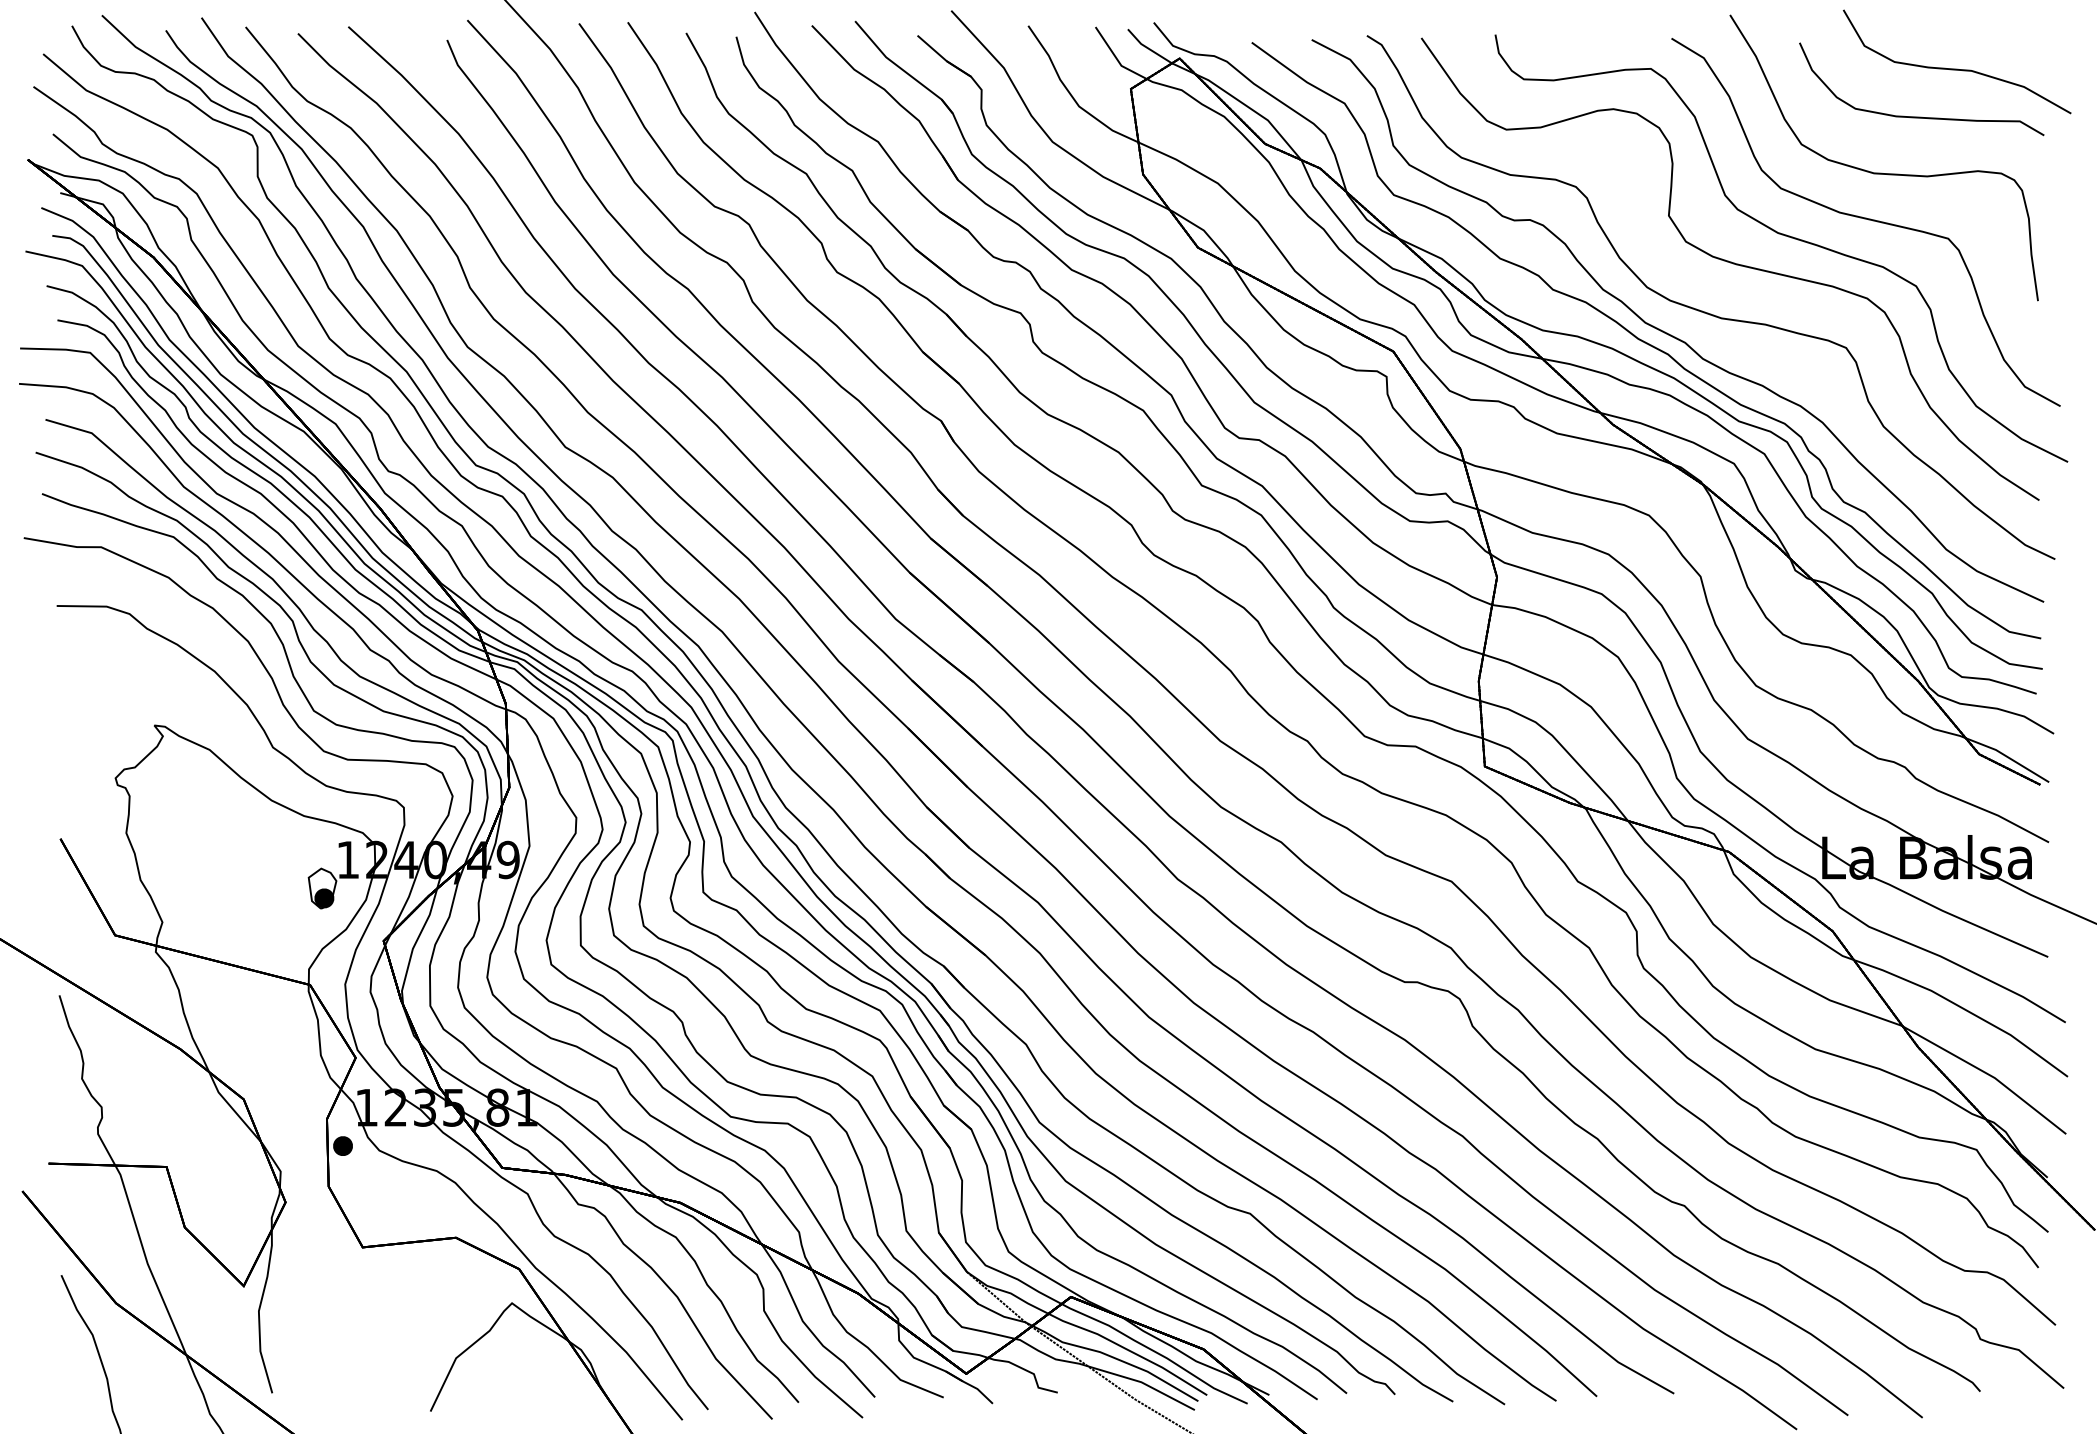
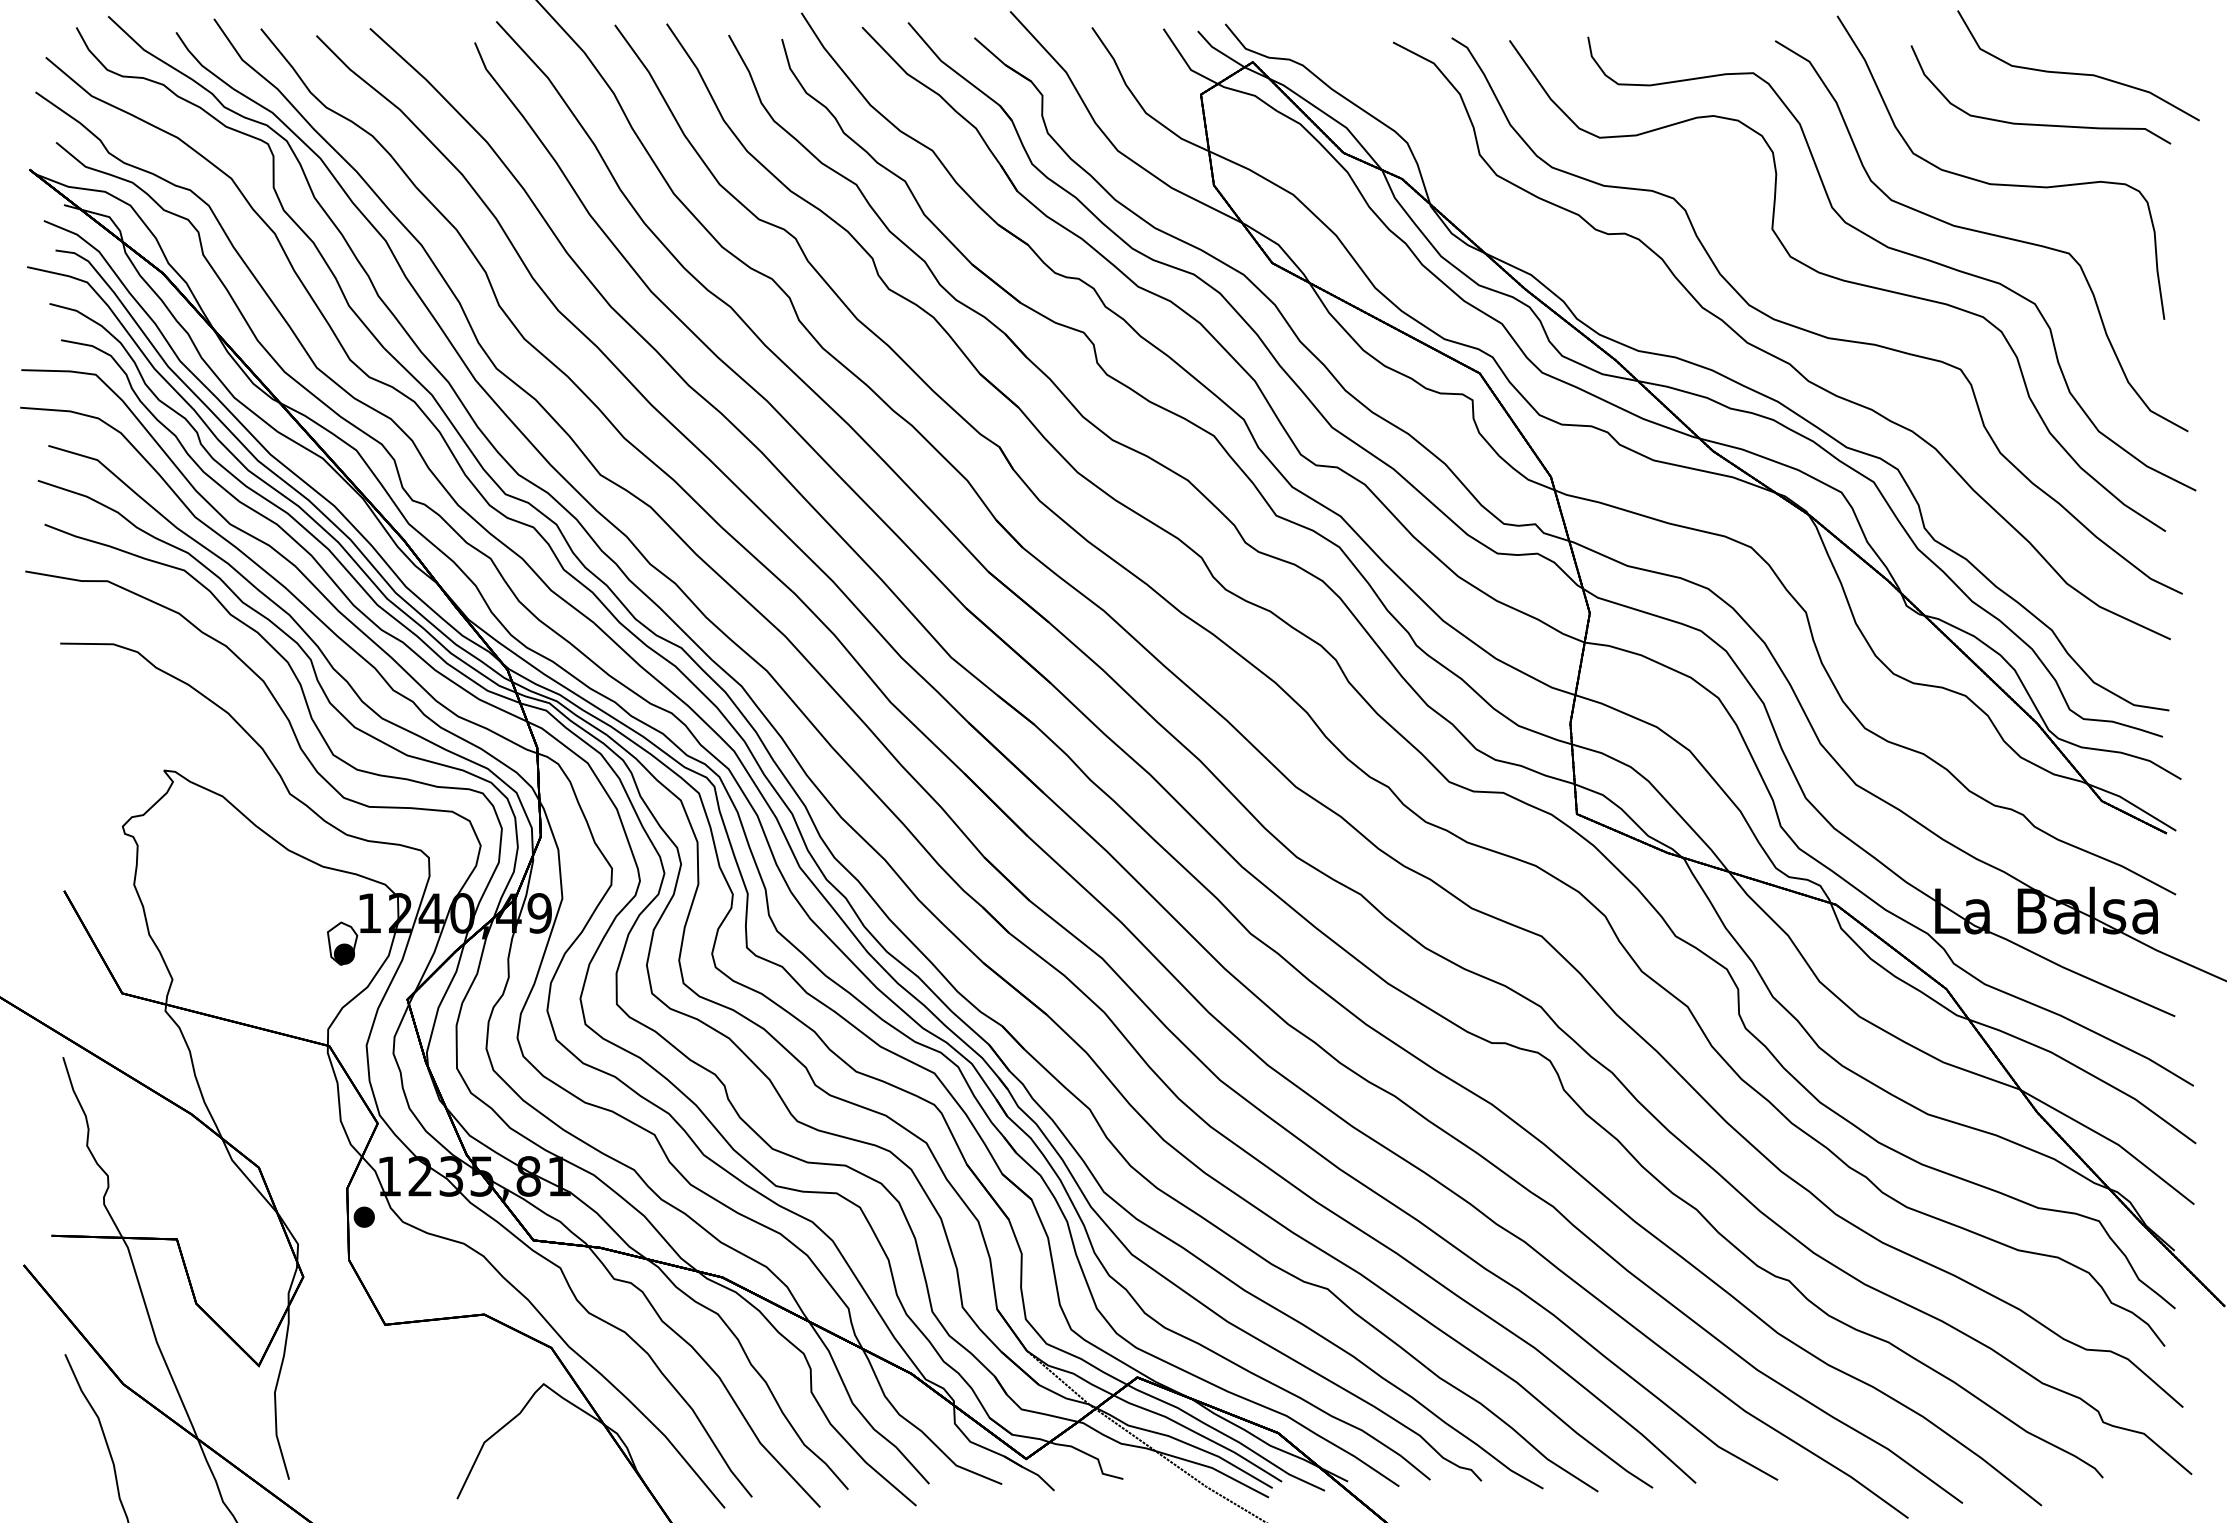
curve: (1645, 341) -> (1747, 362), removed

